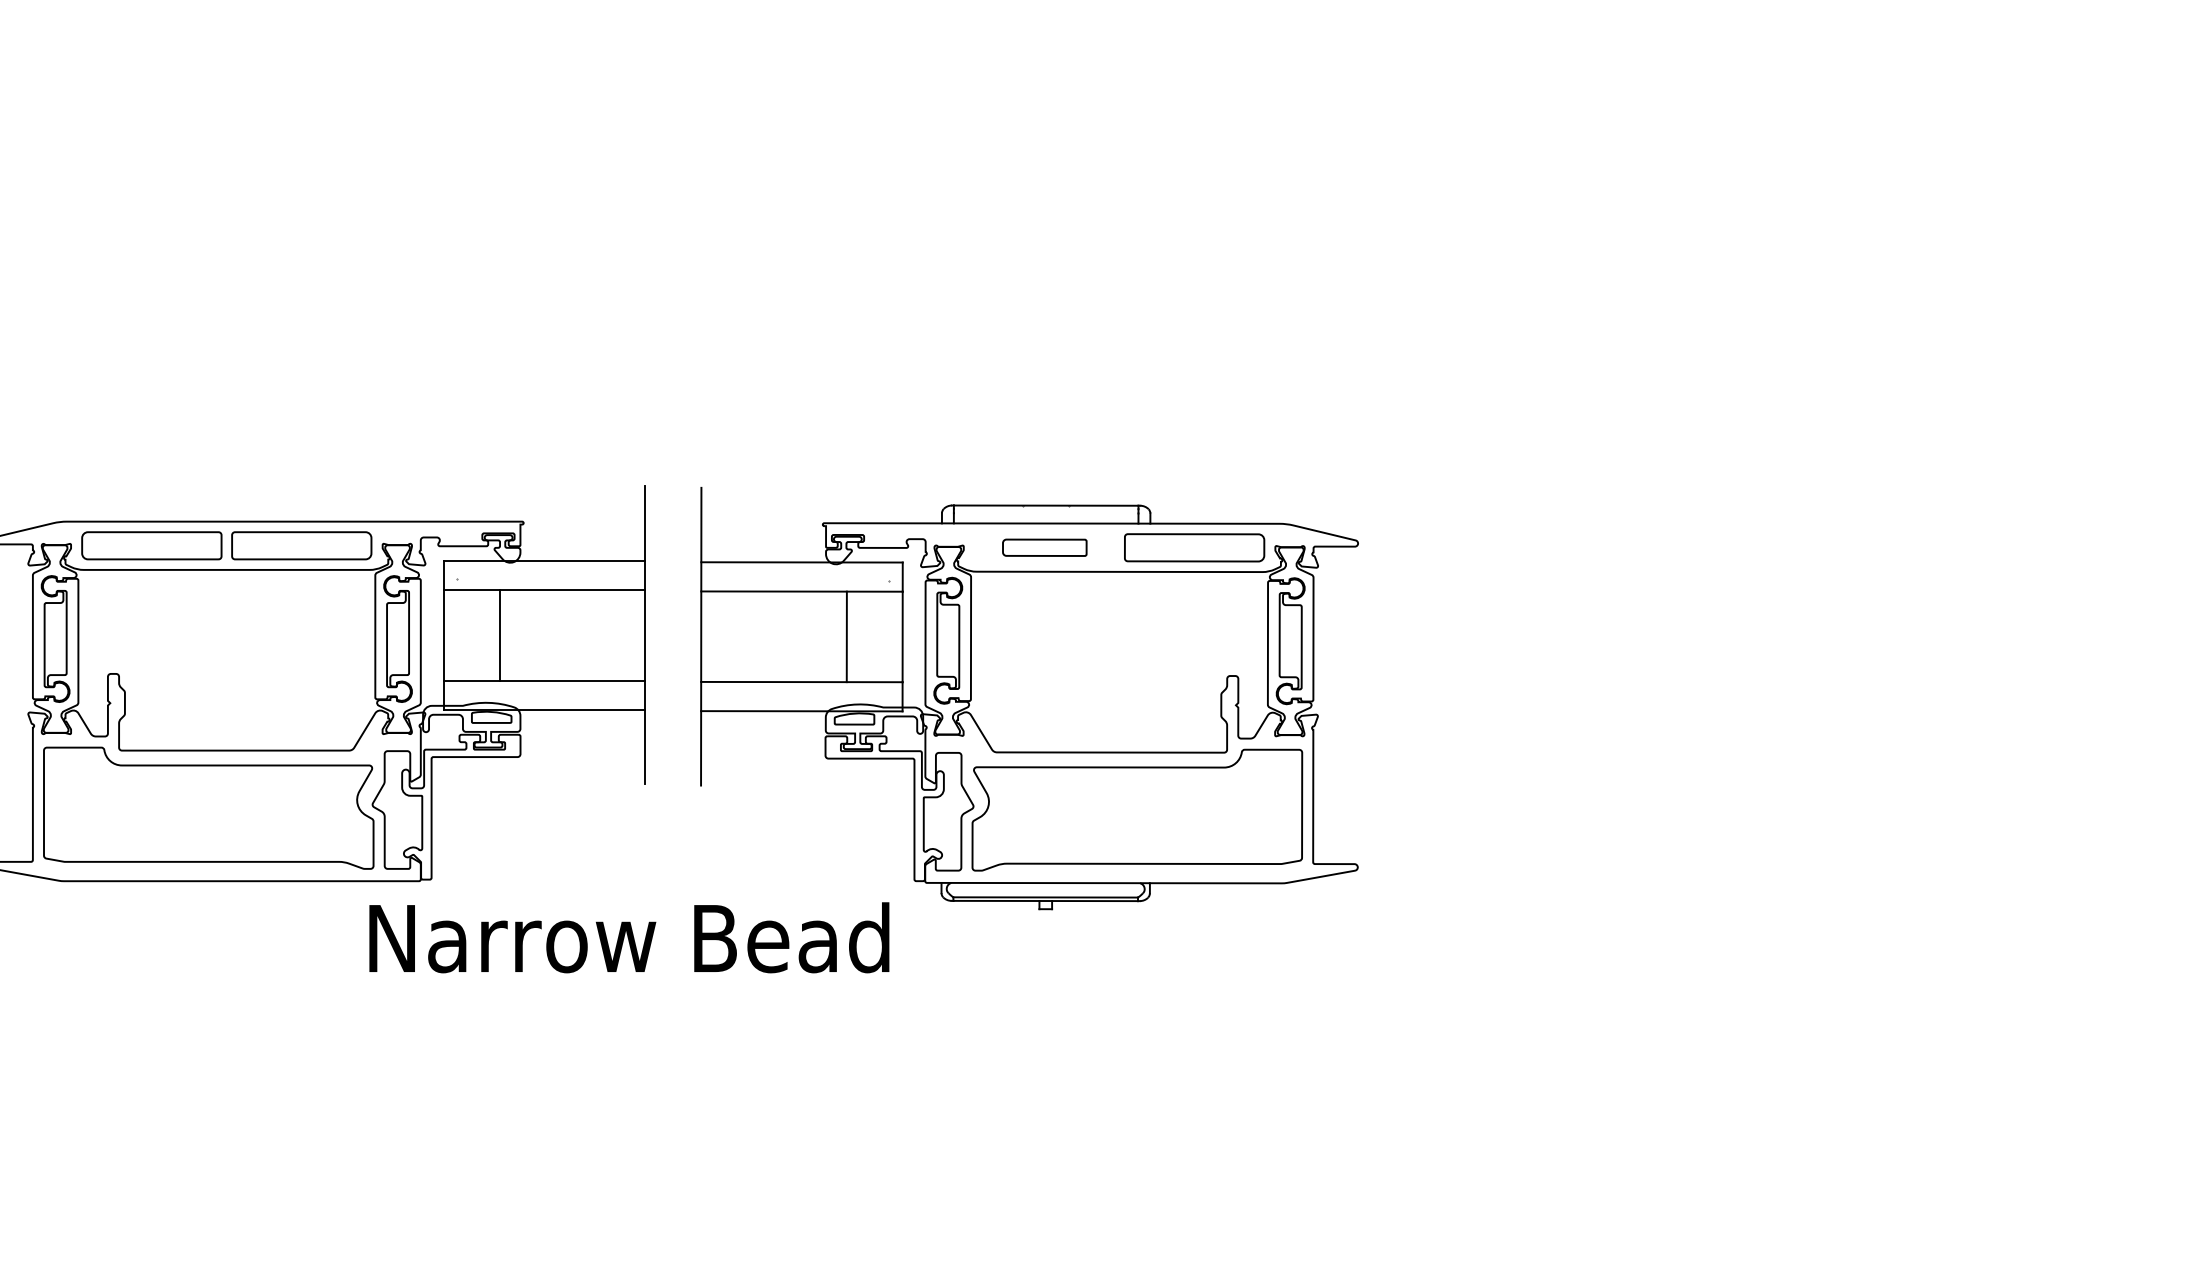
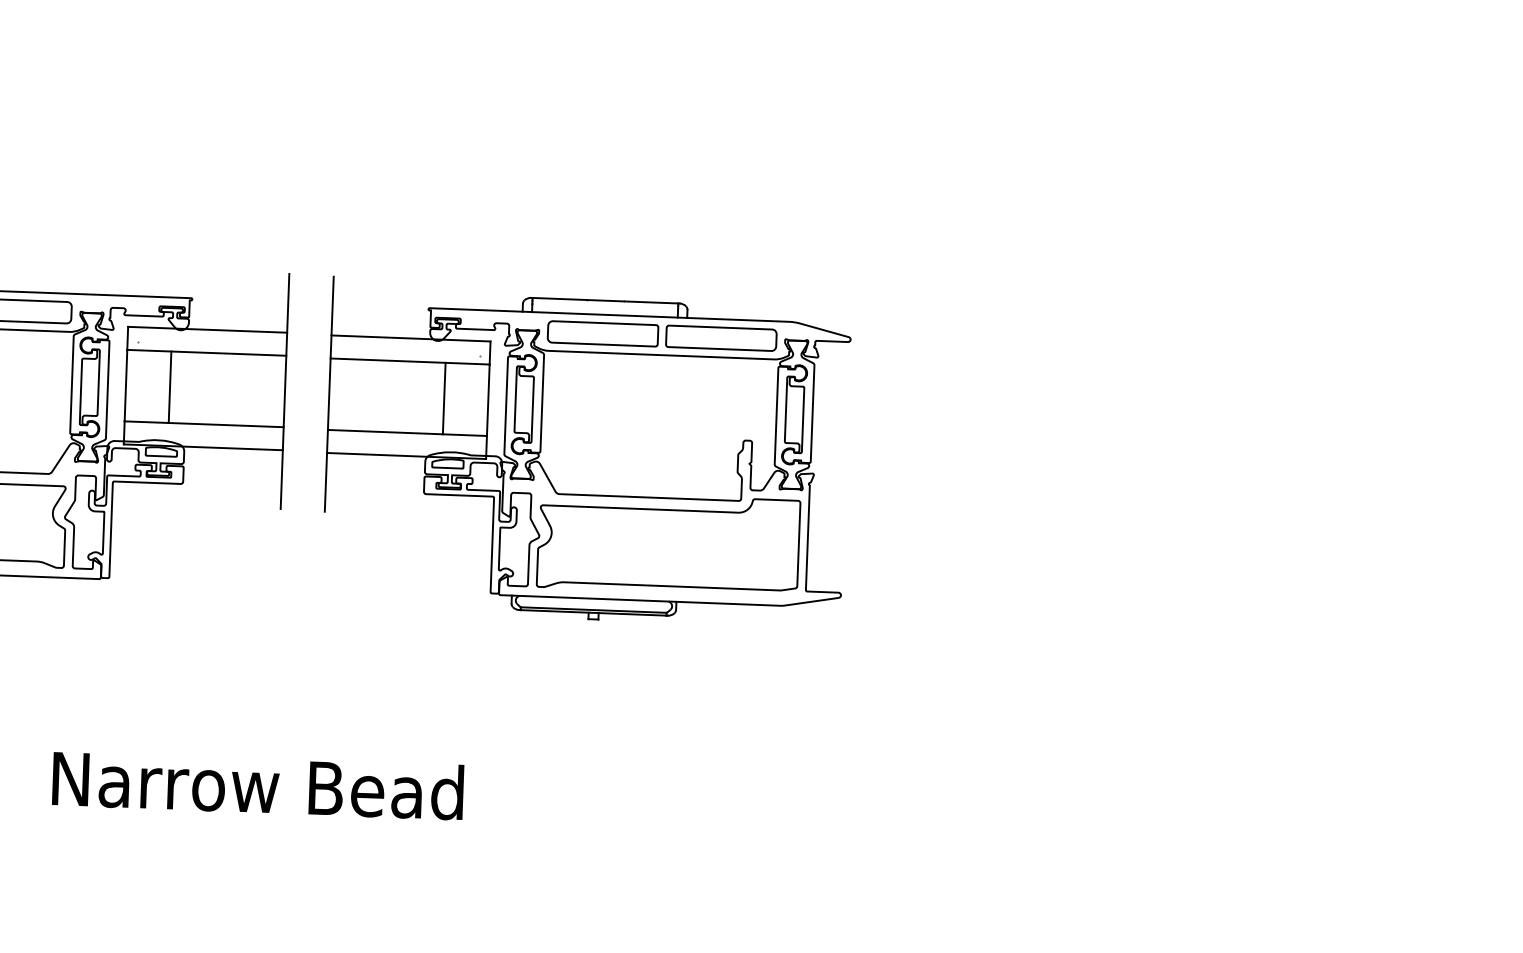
part: (1044, 547) -> (602, 333), size x1.67
text: (629, 937) -> (258, 785), moved

